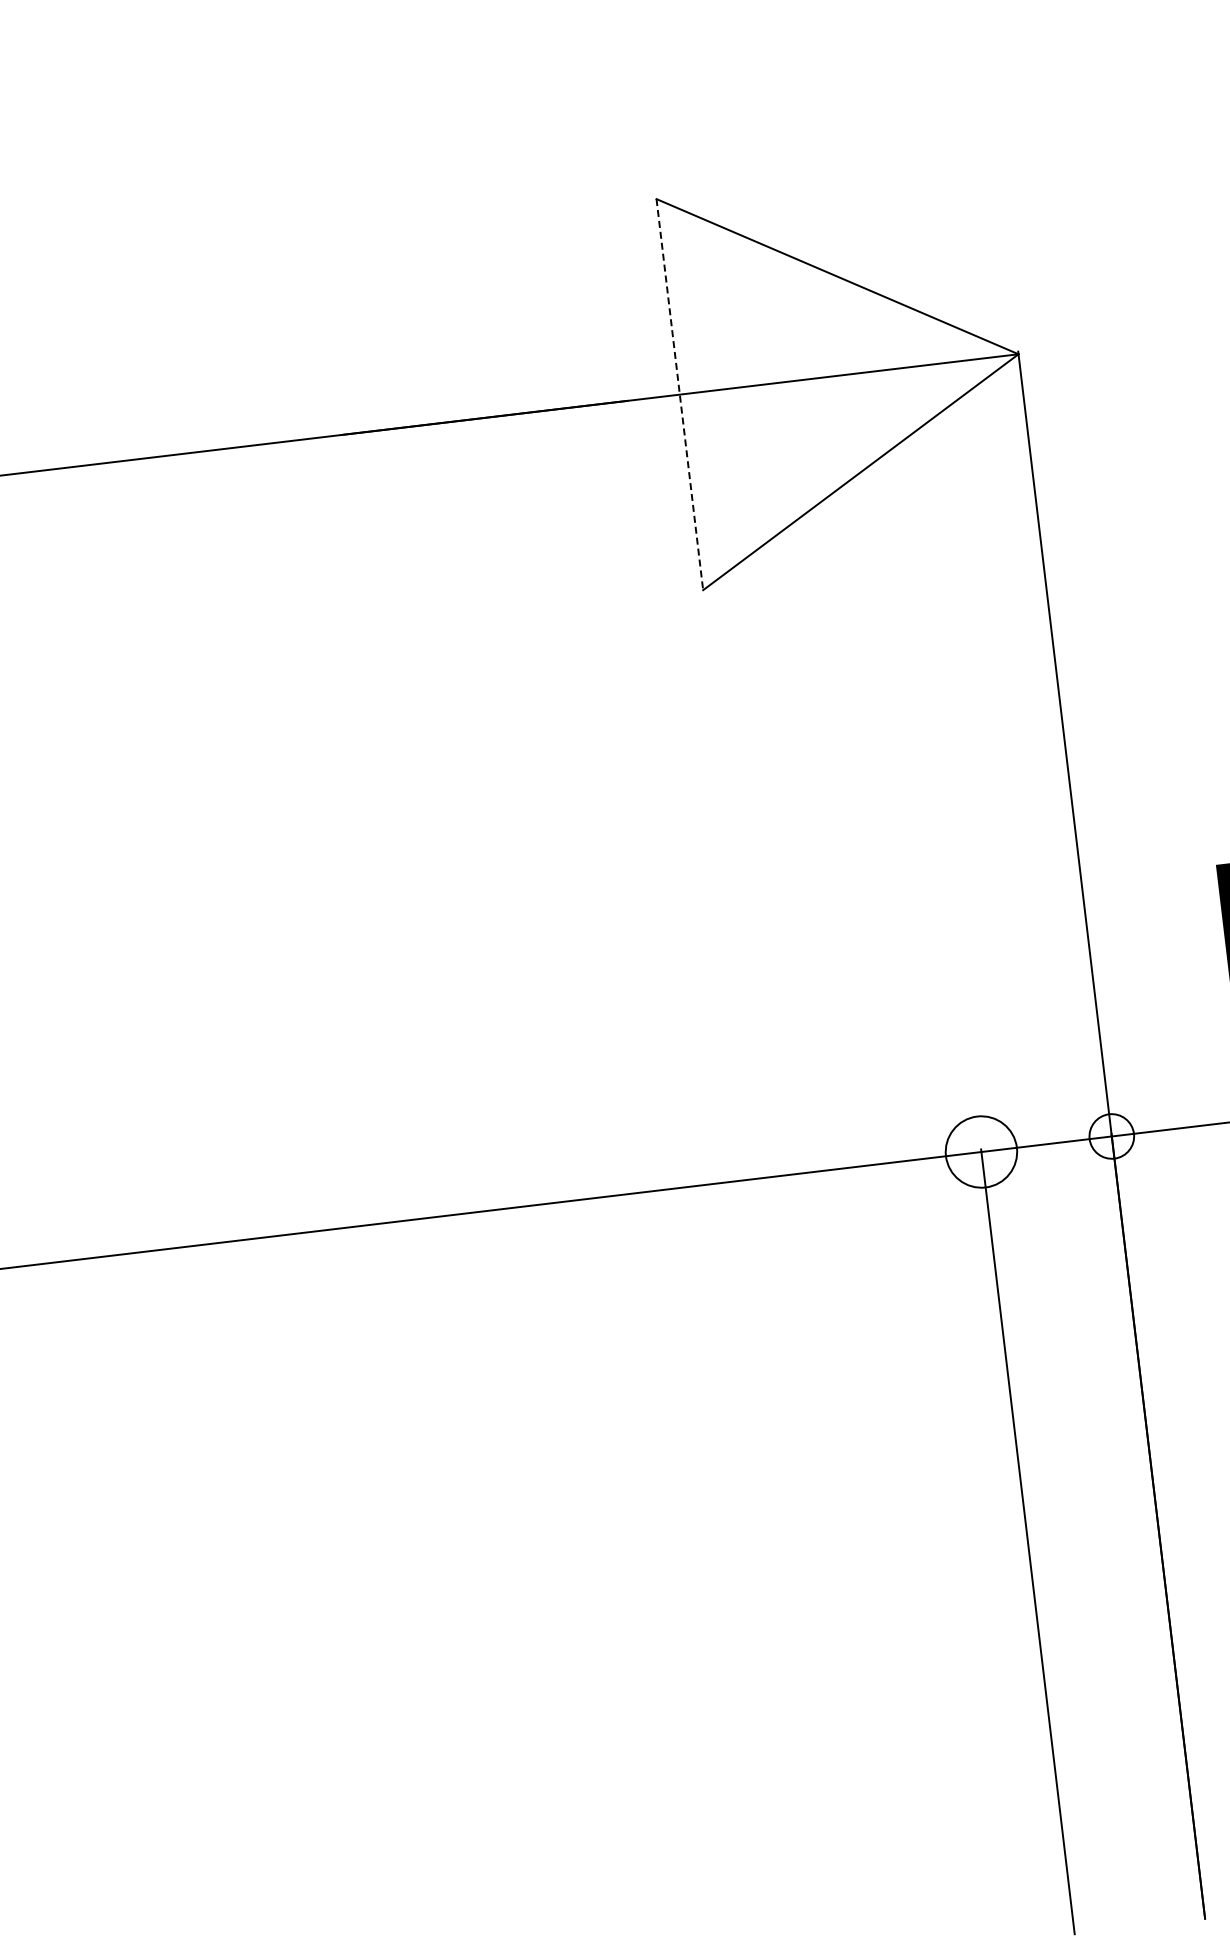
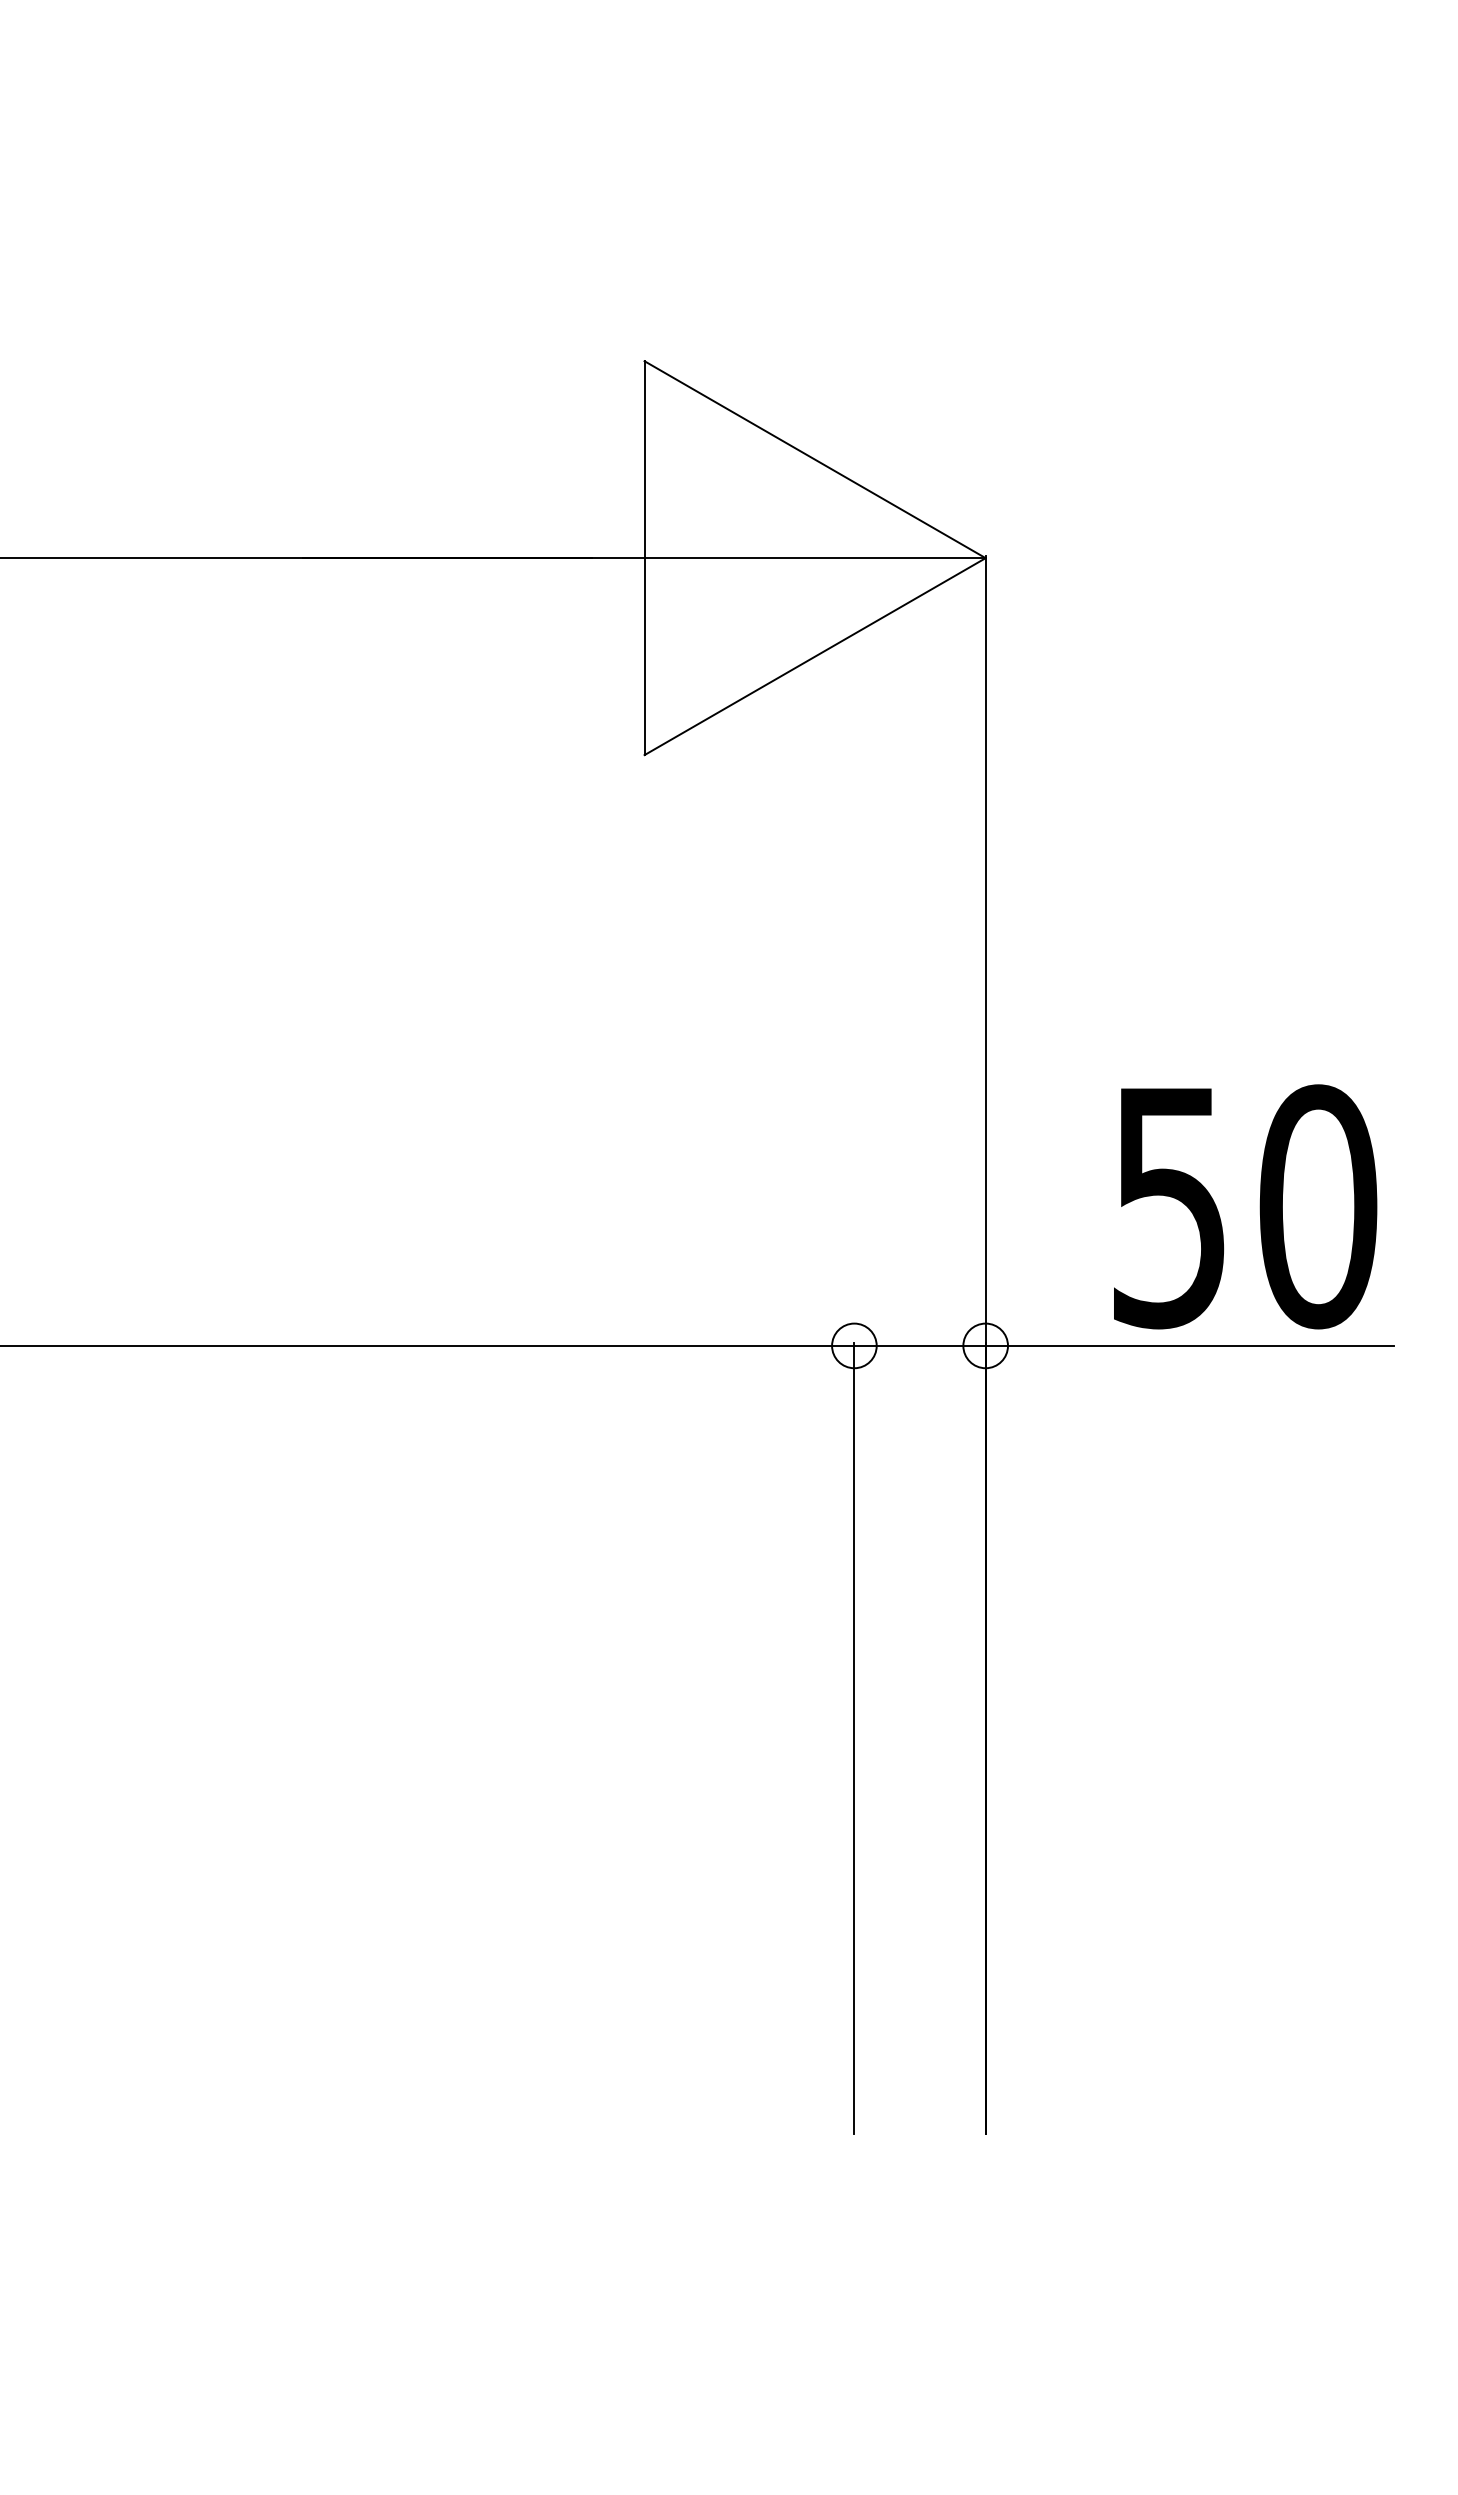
line: (679, 394) -> (644, 558), dashed -> solid
circle: (981, 1151) -> (854, 1345), size x0.62

